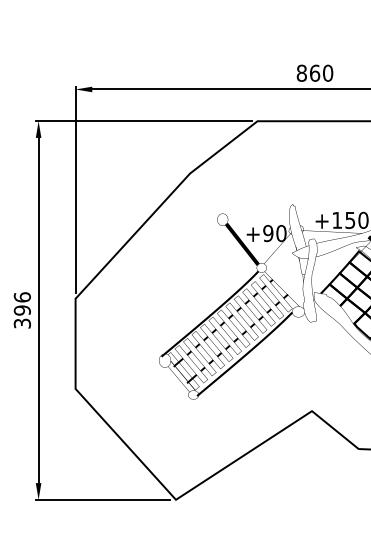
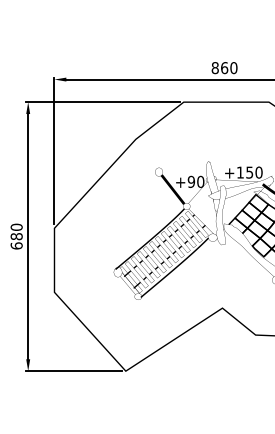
text: (22, 310) -> (16, 236), 396 -> 680

